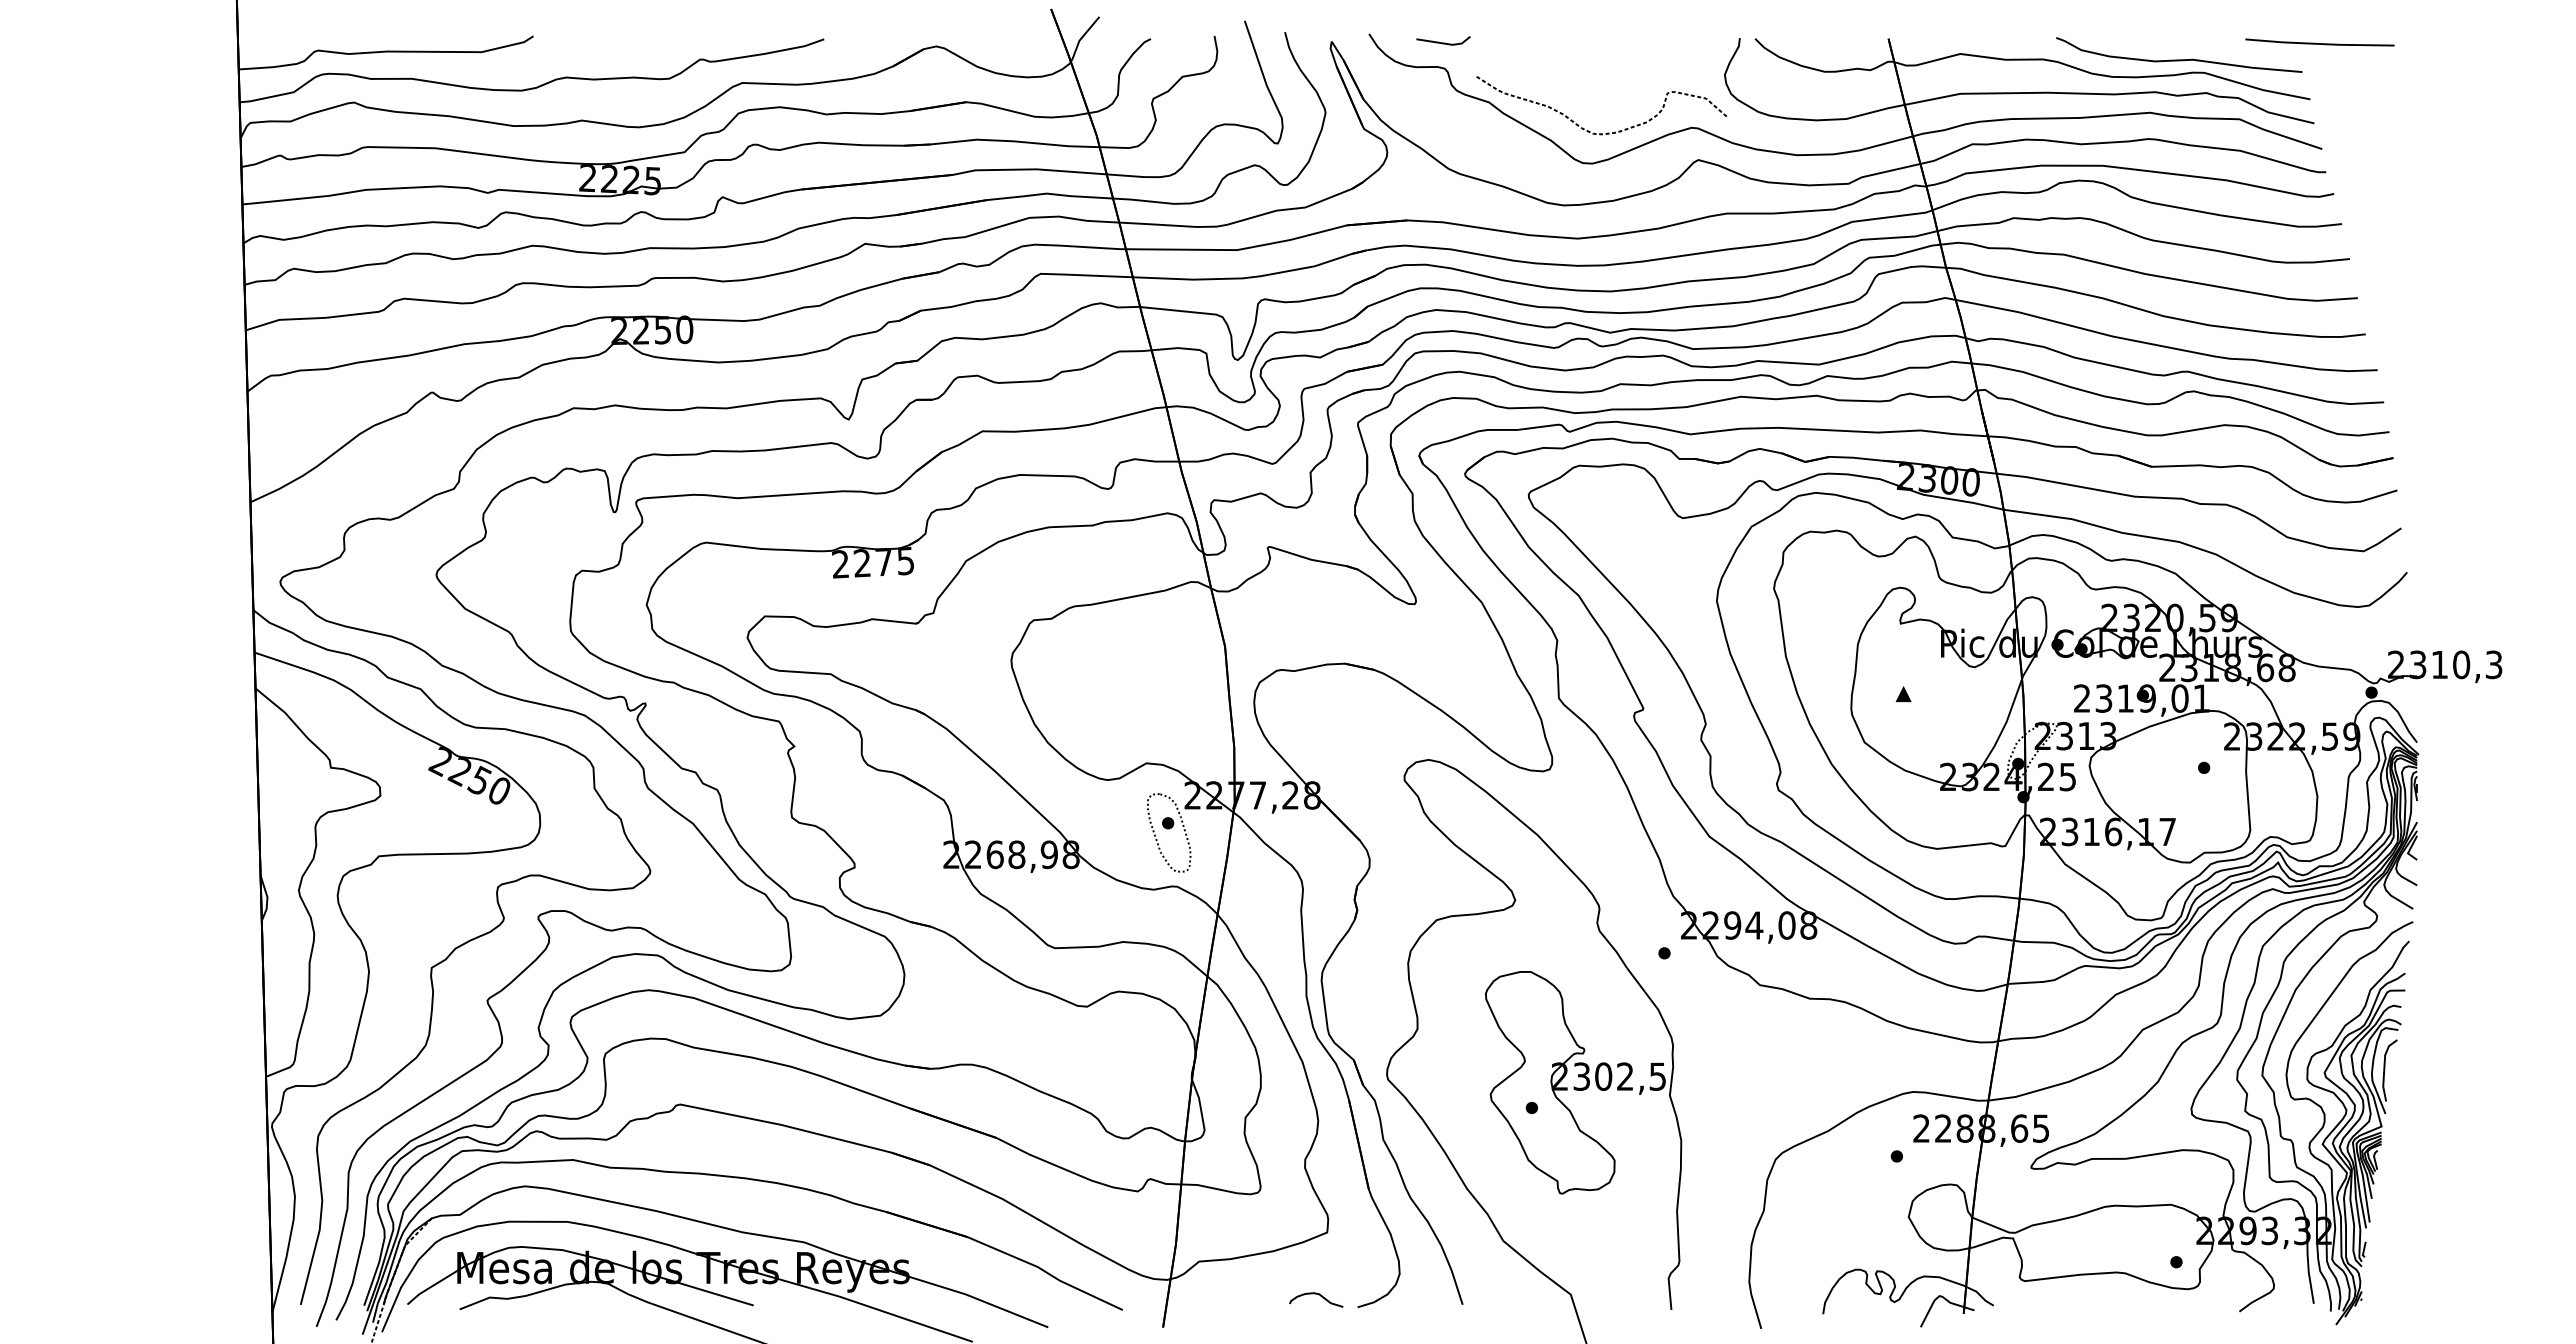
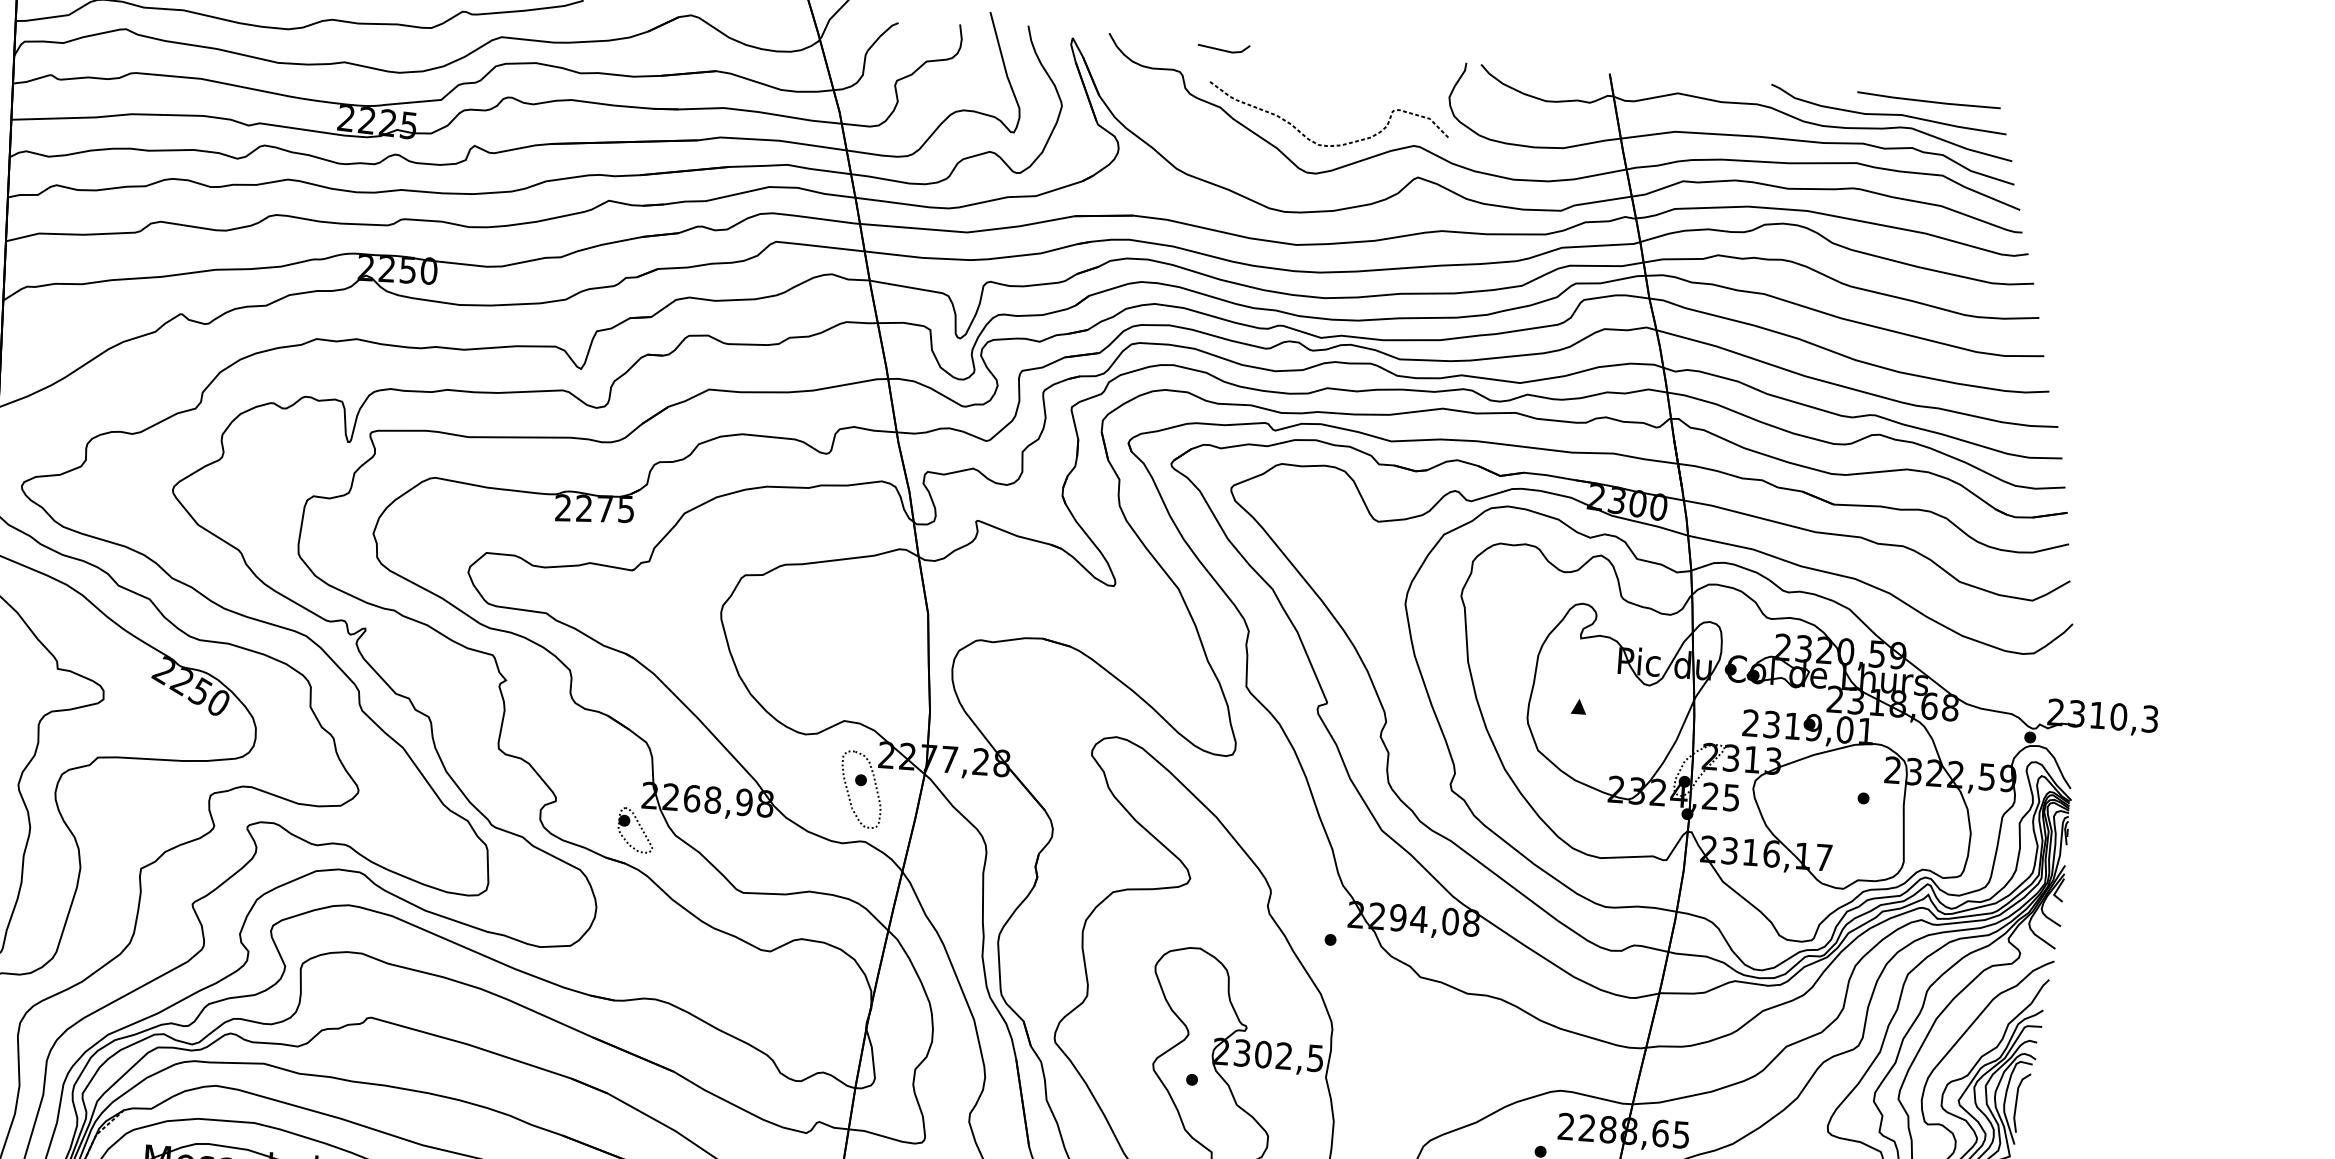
line: (1443, 42) -> (1223, 49), moved
line: (2319, 43) -> (1928, 101), moved
part: (939, 891) -> (635, 830), added

